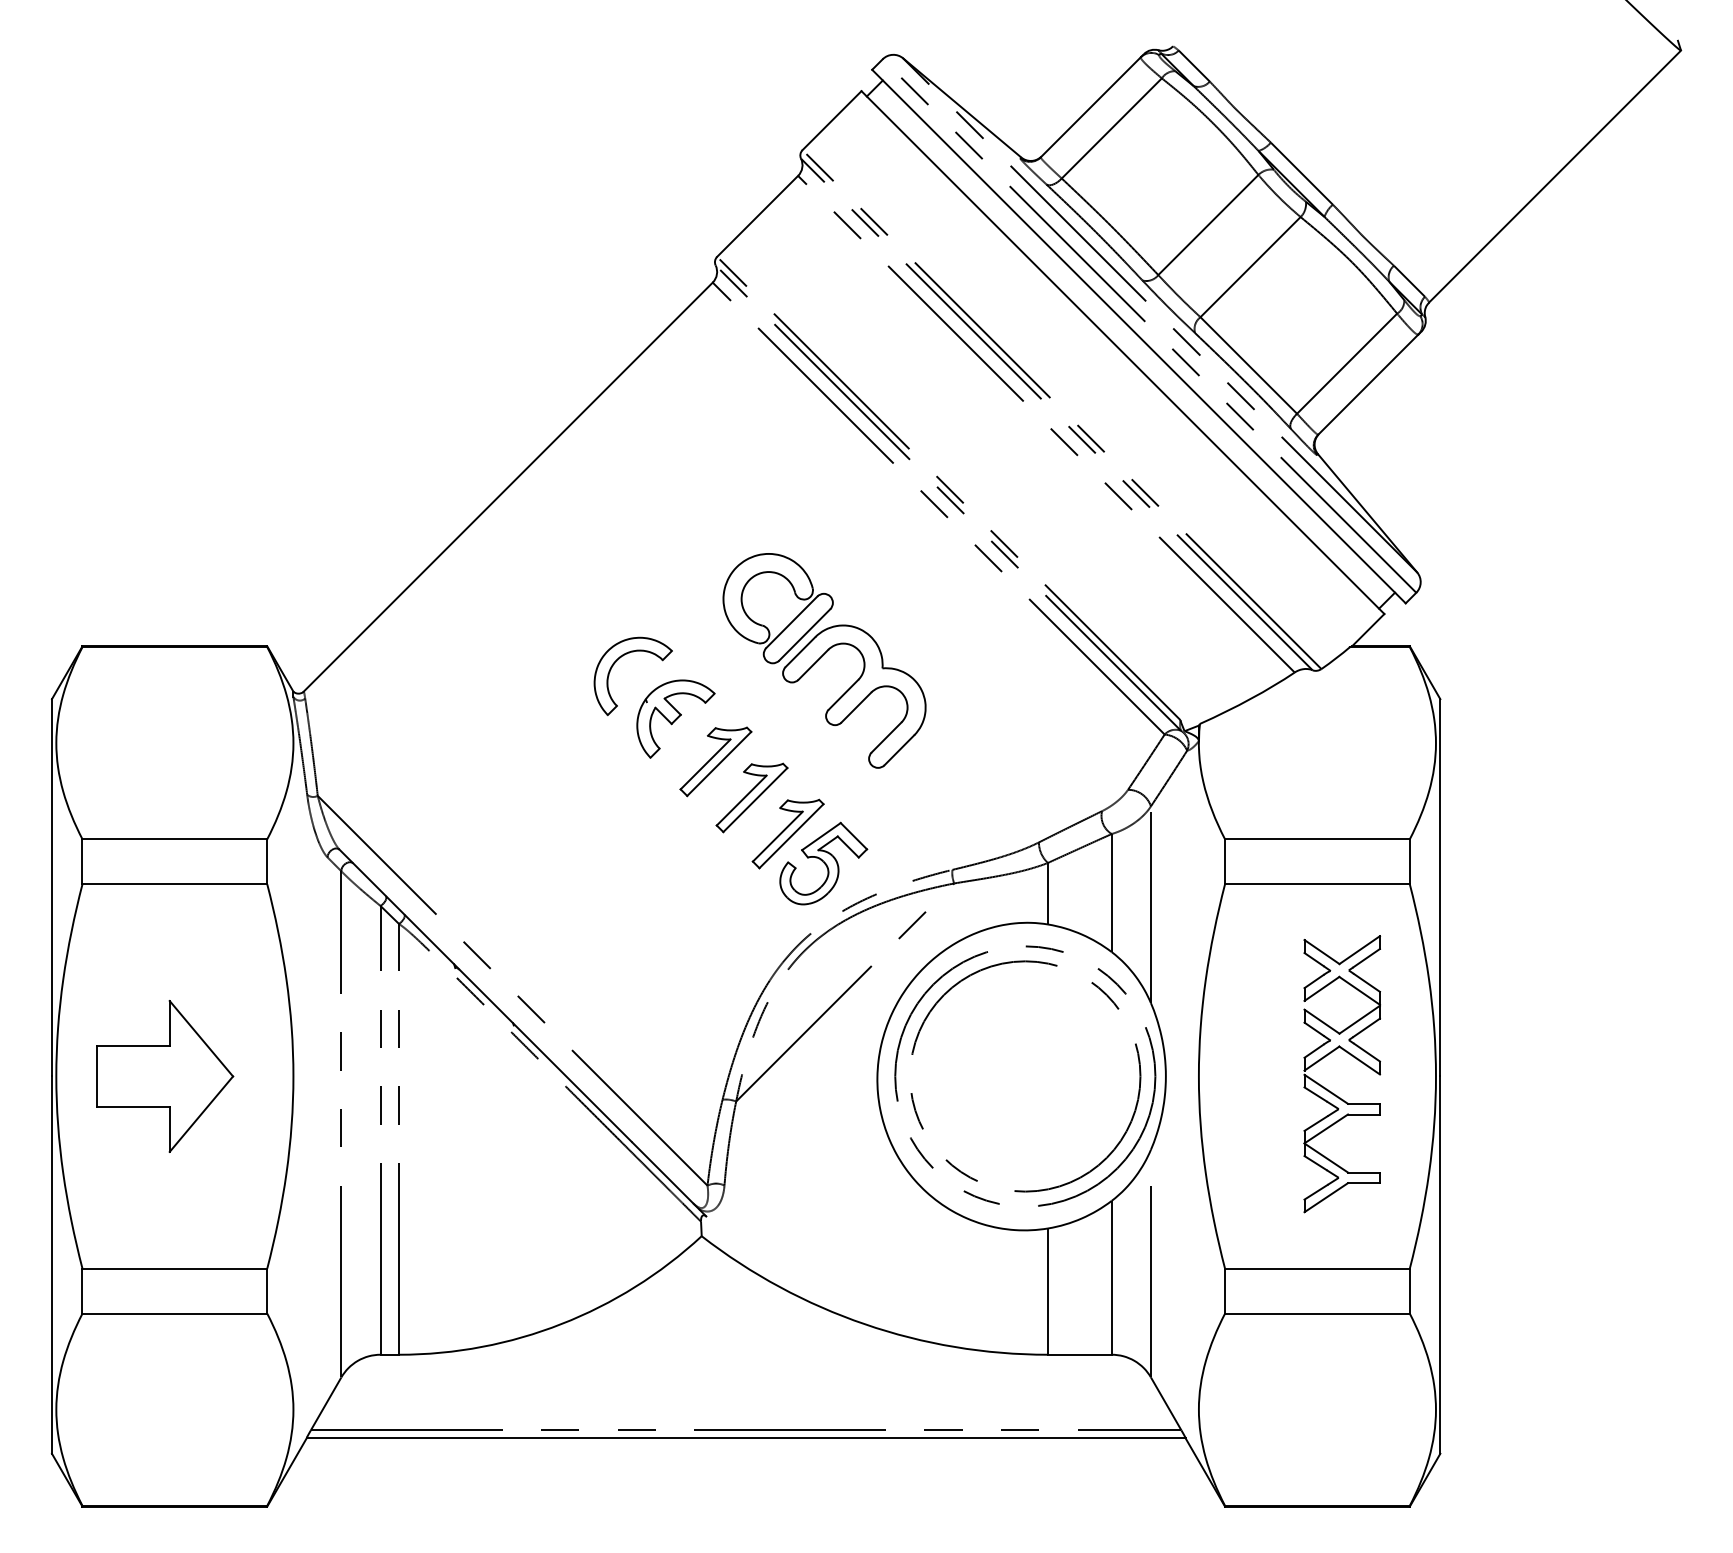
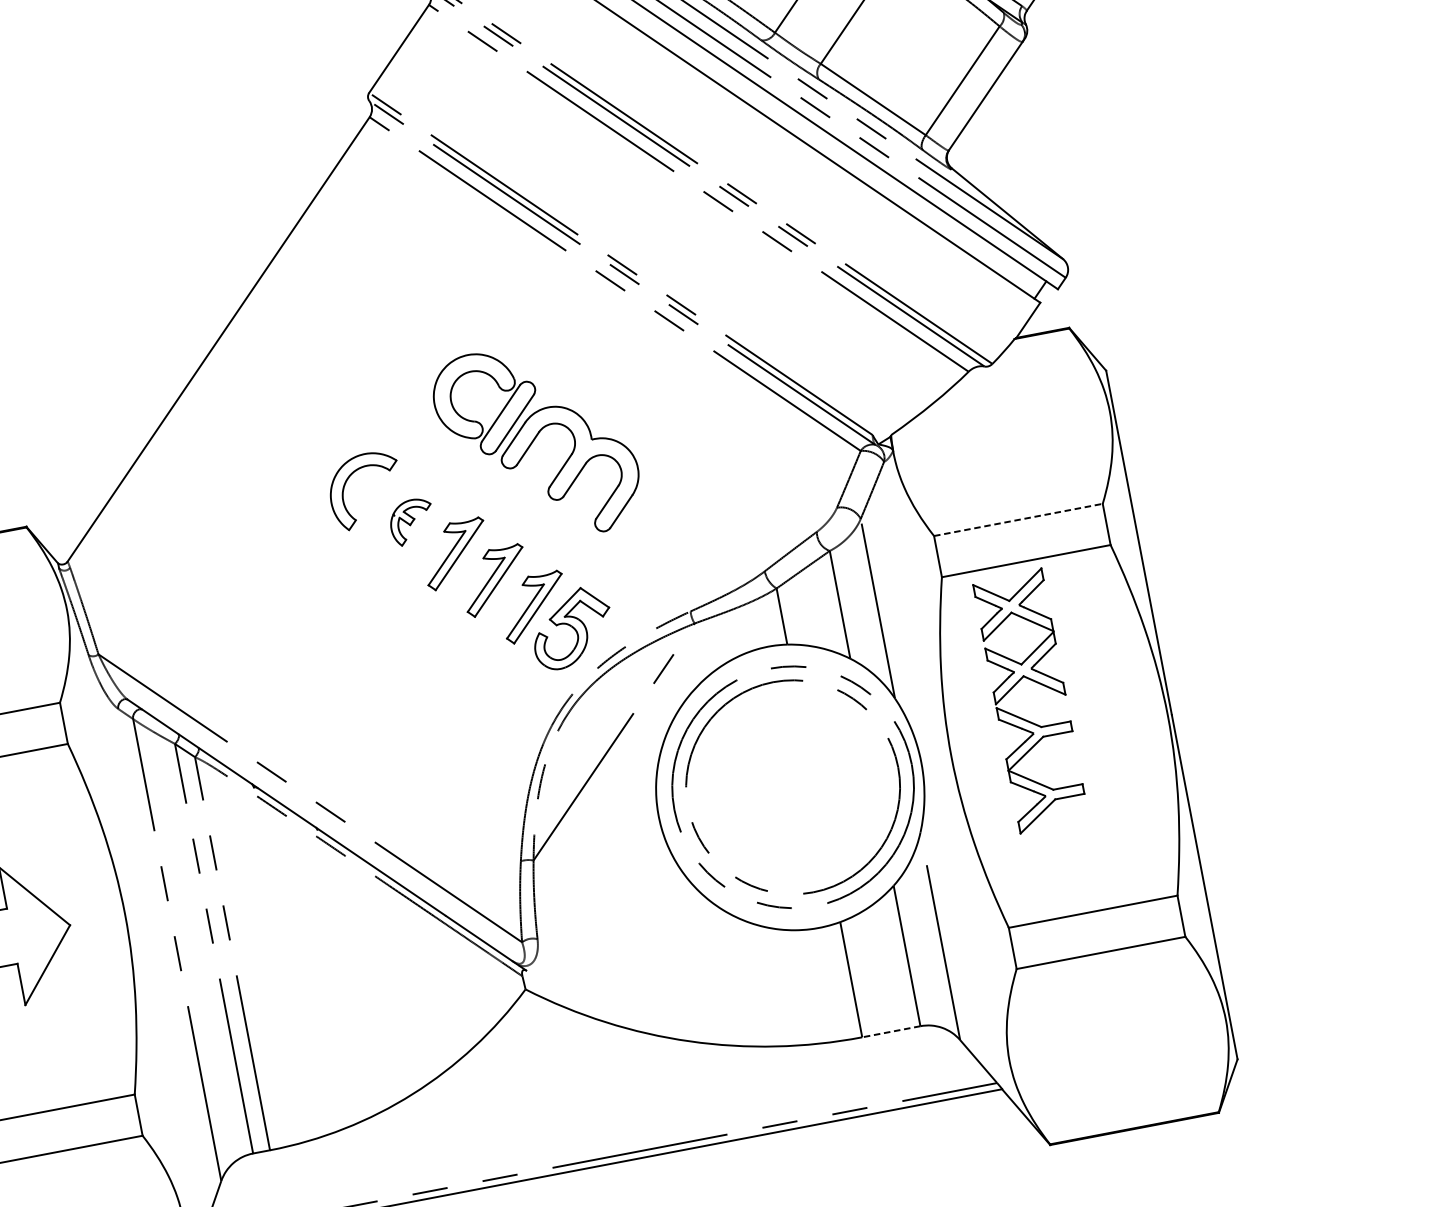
part: (675, 718) -> (411, 521), size x0.6
line: (1317, 839) -> (1018, 520), solid -> dashed
part: (1331, 1091) -> (1024, 718), moved
line: (1079, 1354) -> (890, 1031), solid -> dashed

